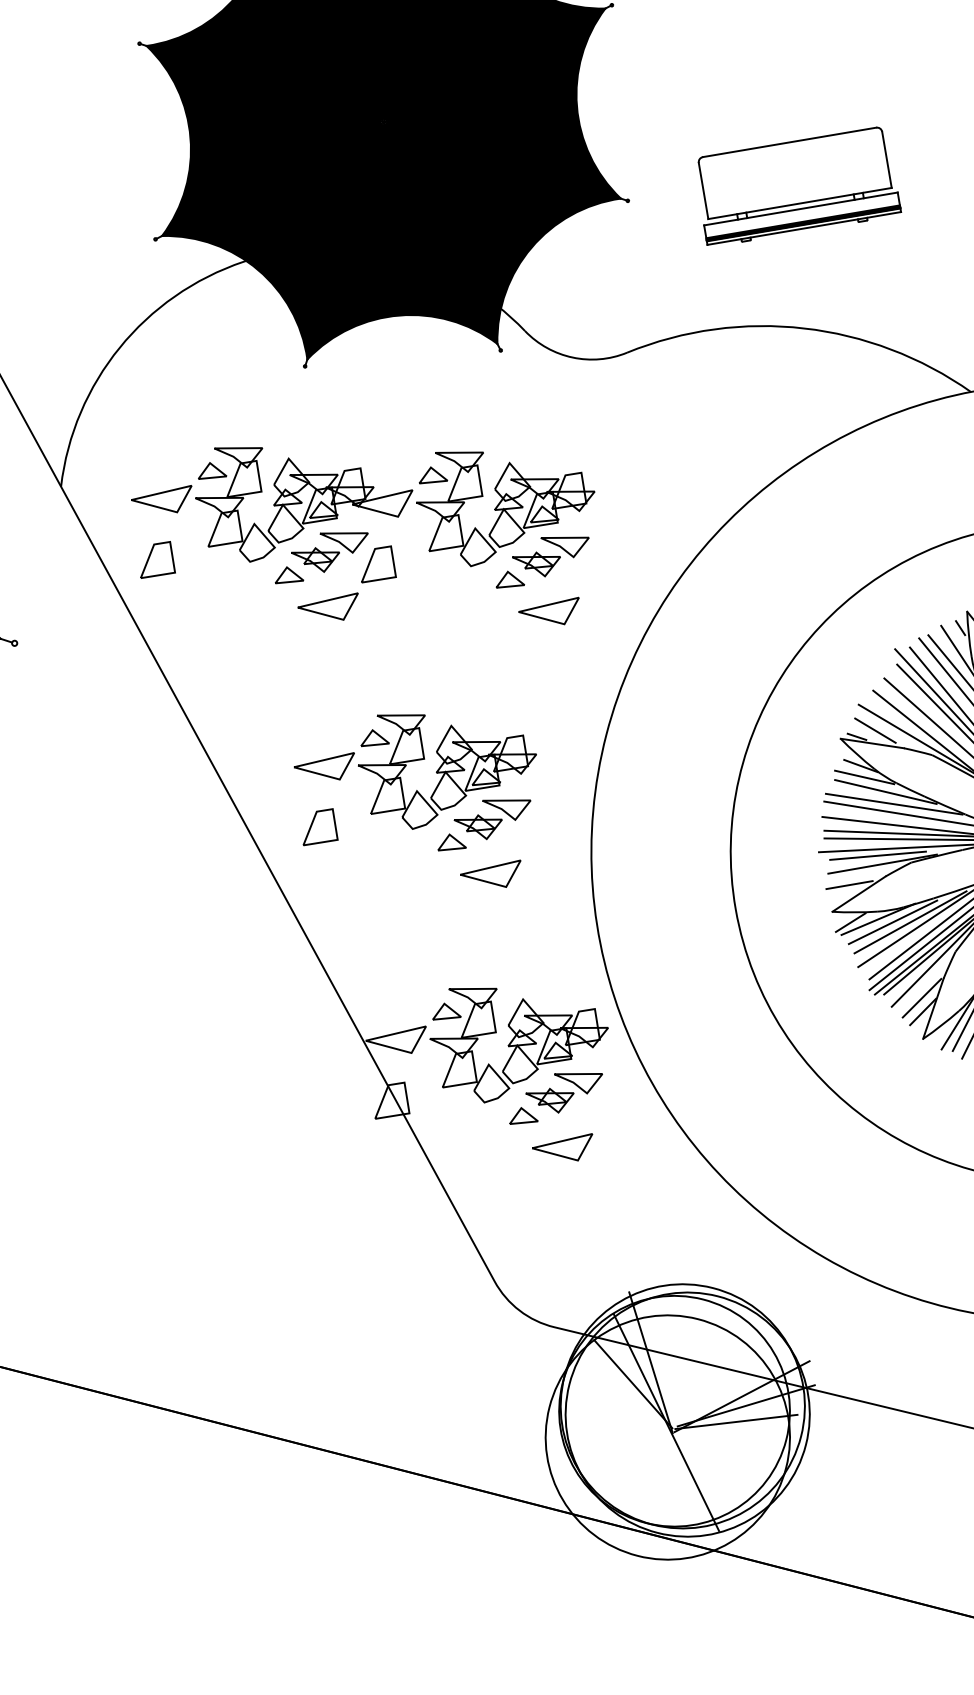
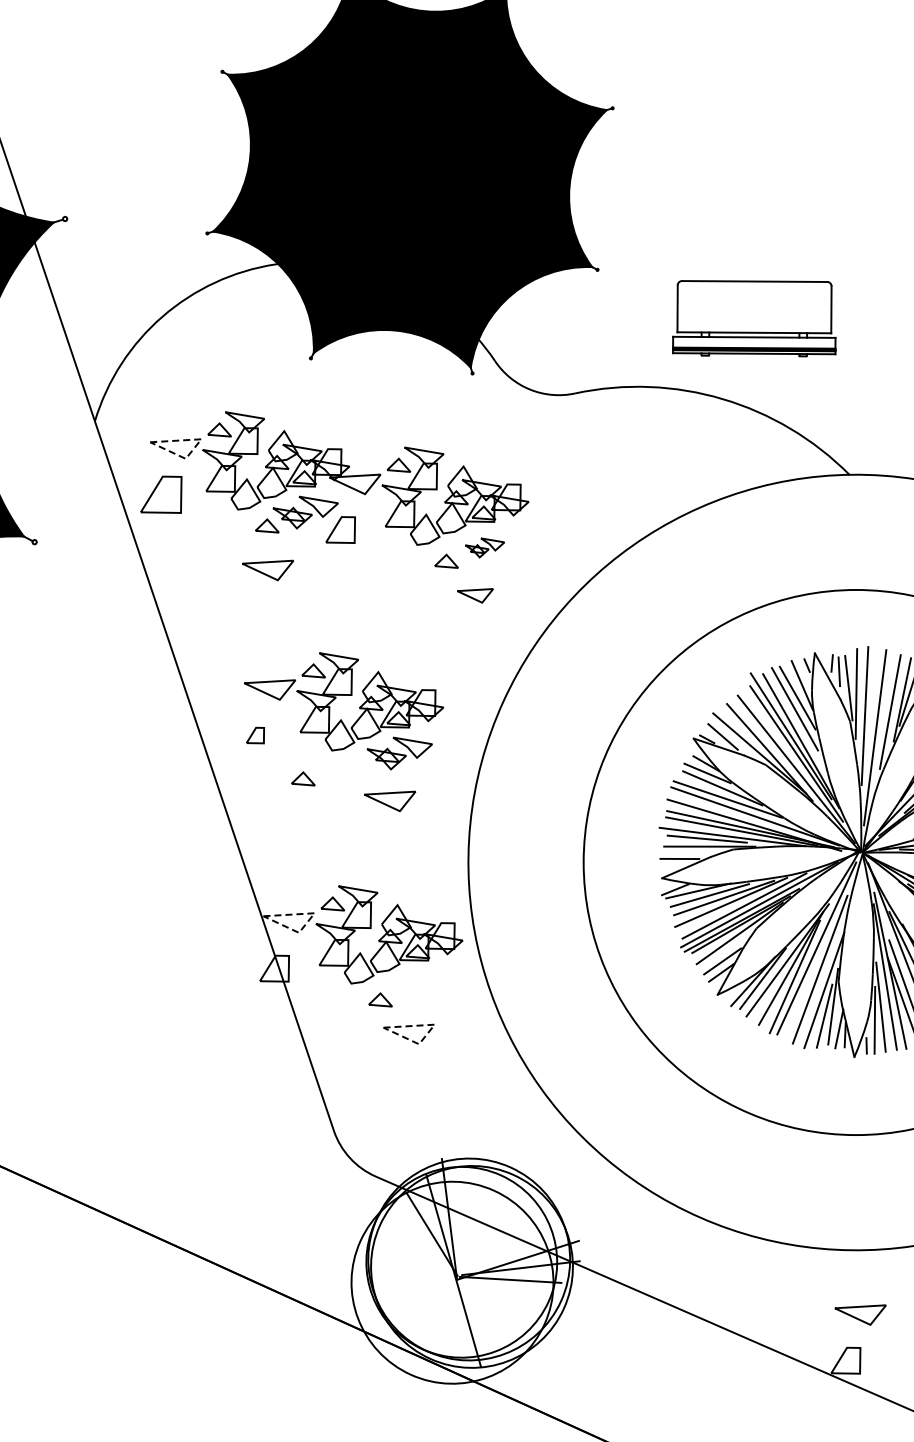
part: (797, 186) -> (754, 318), moved
line: (188, 492) -> (197, 444), solid -> dashed
part: (551, 555) -> (484, 547), size x0.6
part: (155, 559) -> (161, 494), size x1.4
part: (330, 610) -> (268, 570), moved
part: (550, 614) -> (475, 595), size x0.7
part: (318, 827) -> (255, 735), size x0.6
part: (451, 841) -> (303, 778), moved
line: (422, 1033) -> (310, 918), solid -> dashed
part: (565, 1091) -> (418, 986), removed
line: (588, 1140) -> (430, 1029), solid -> dashed

